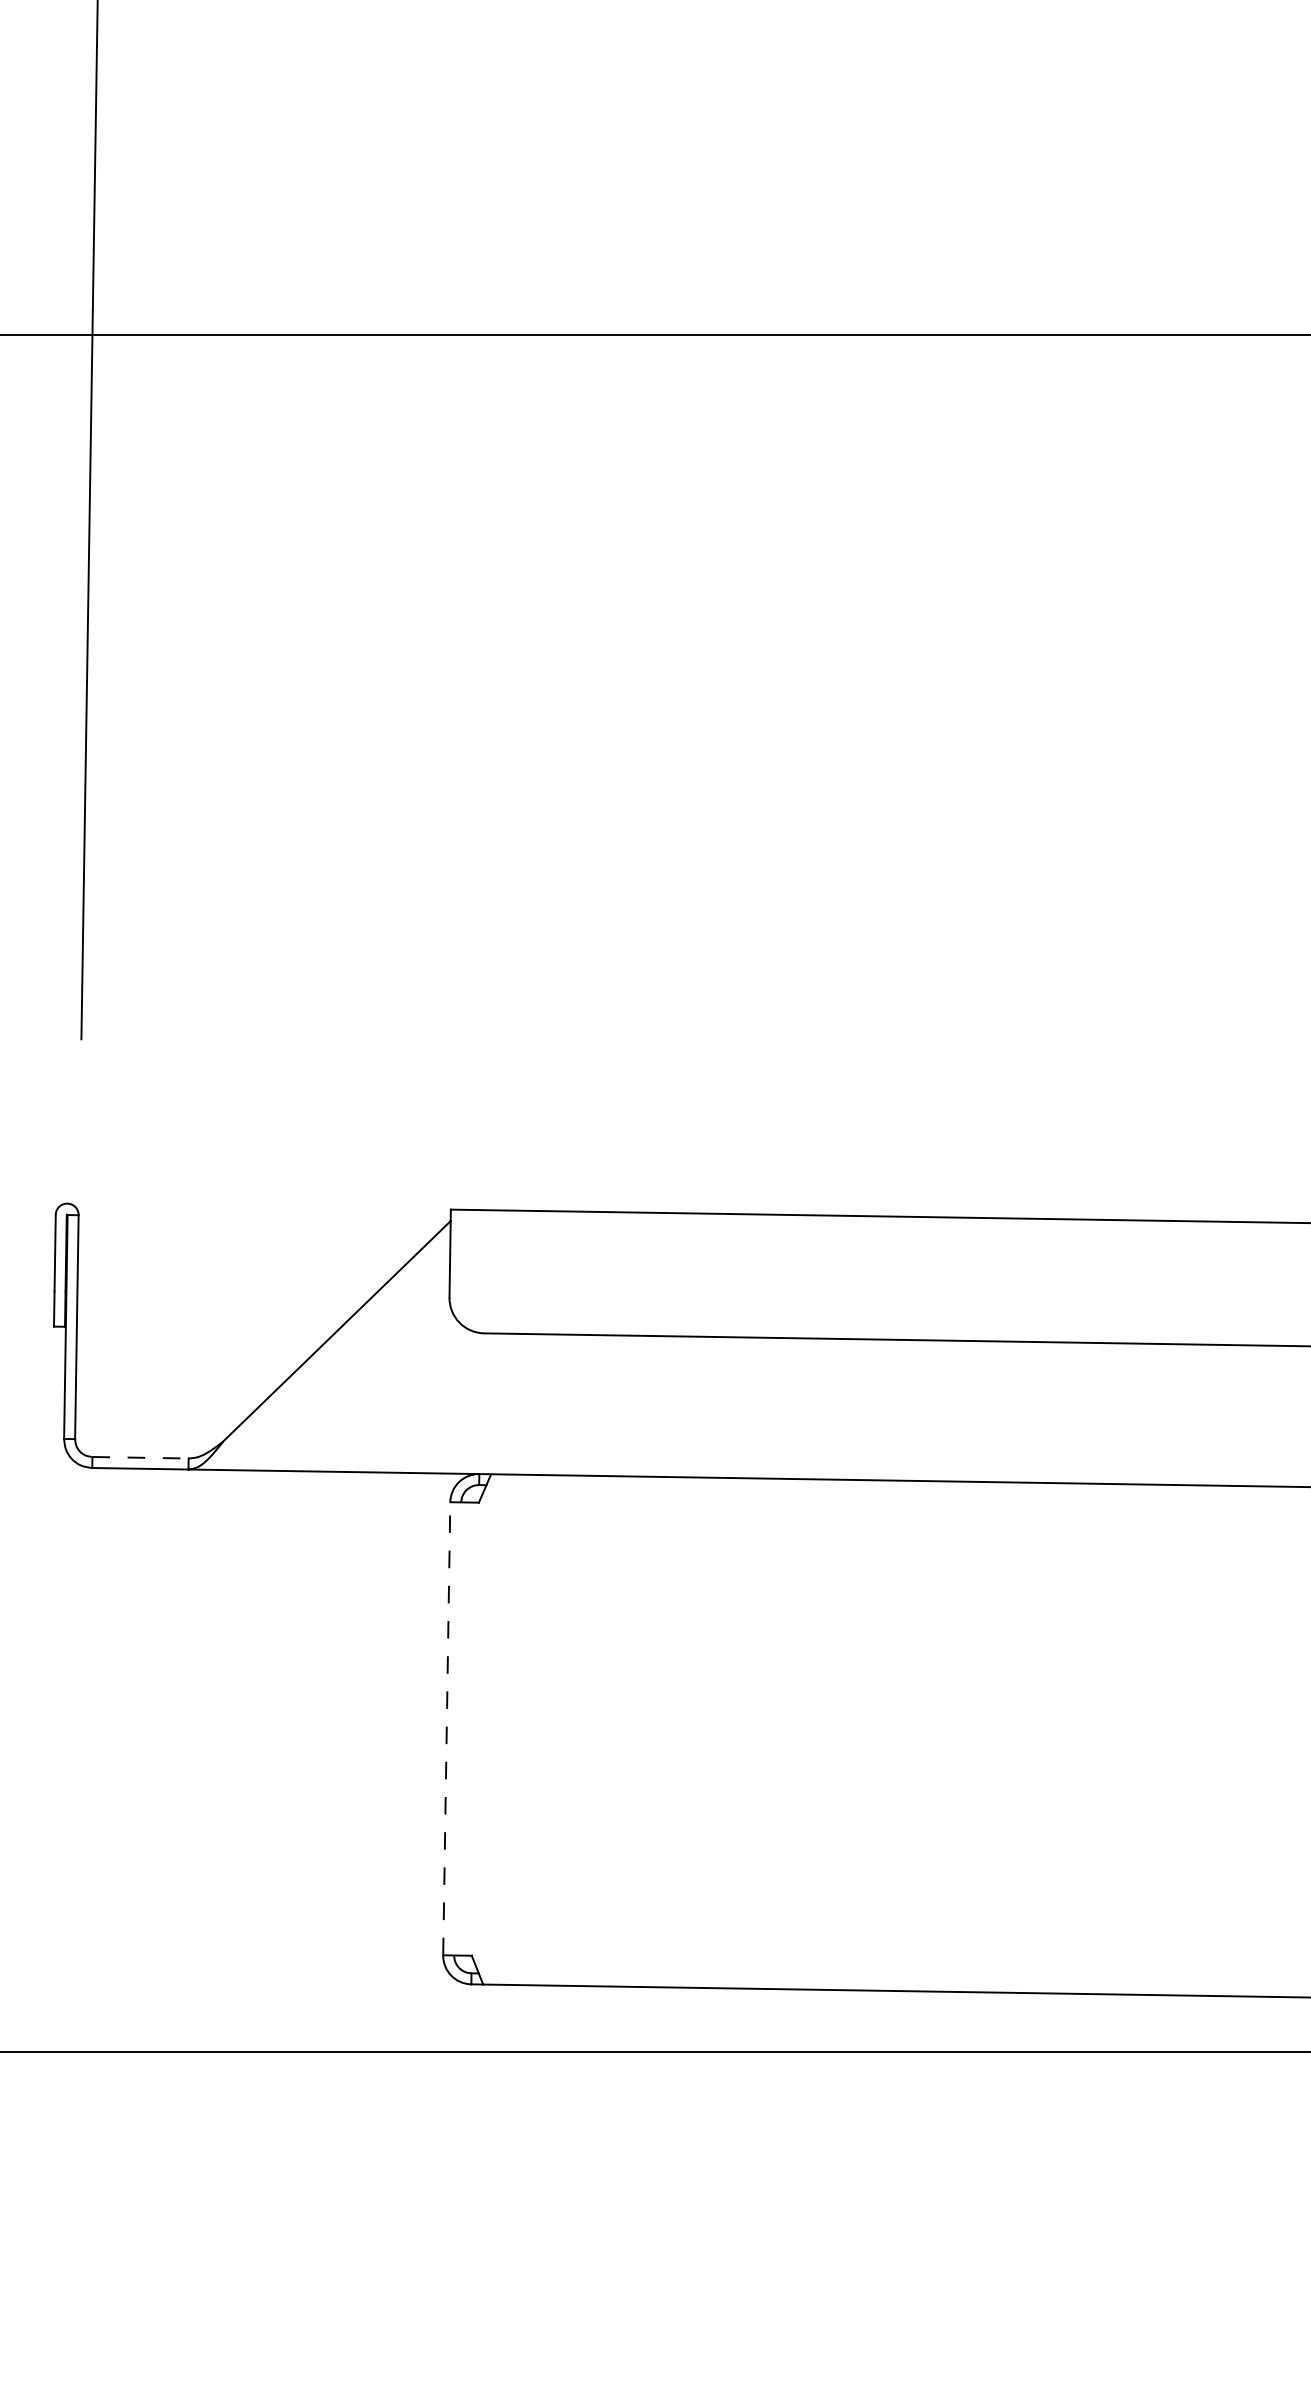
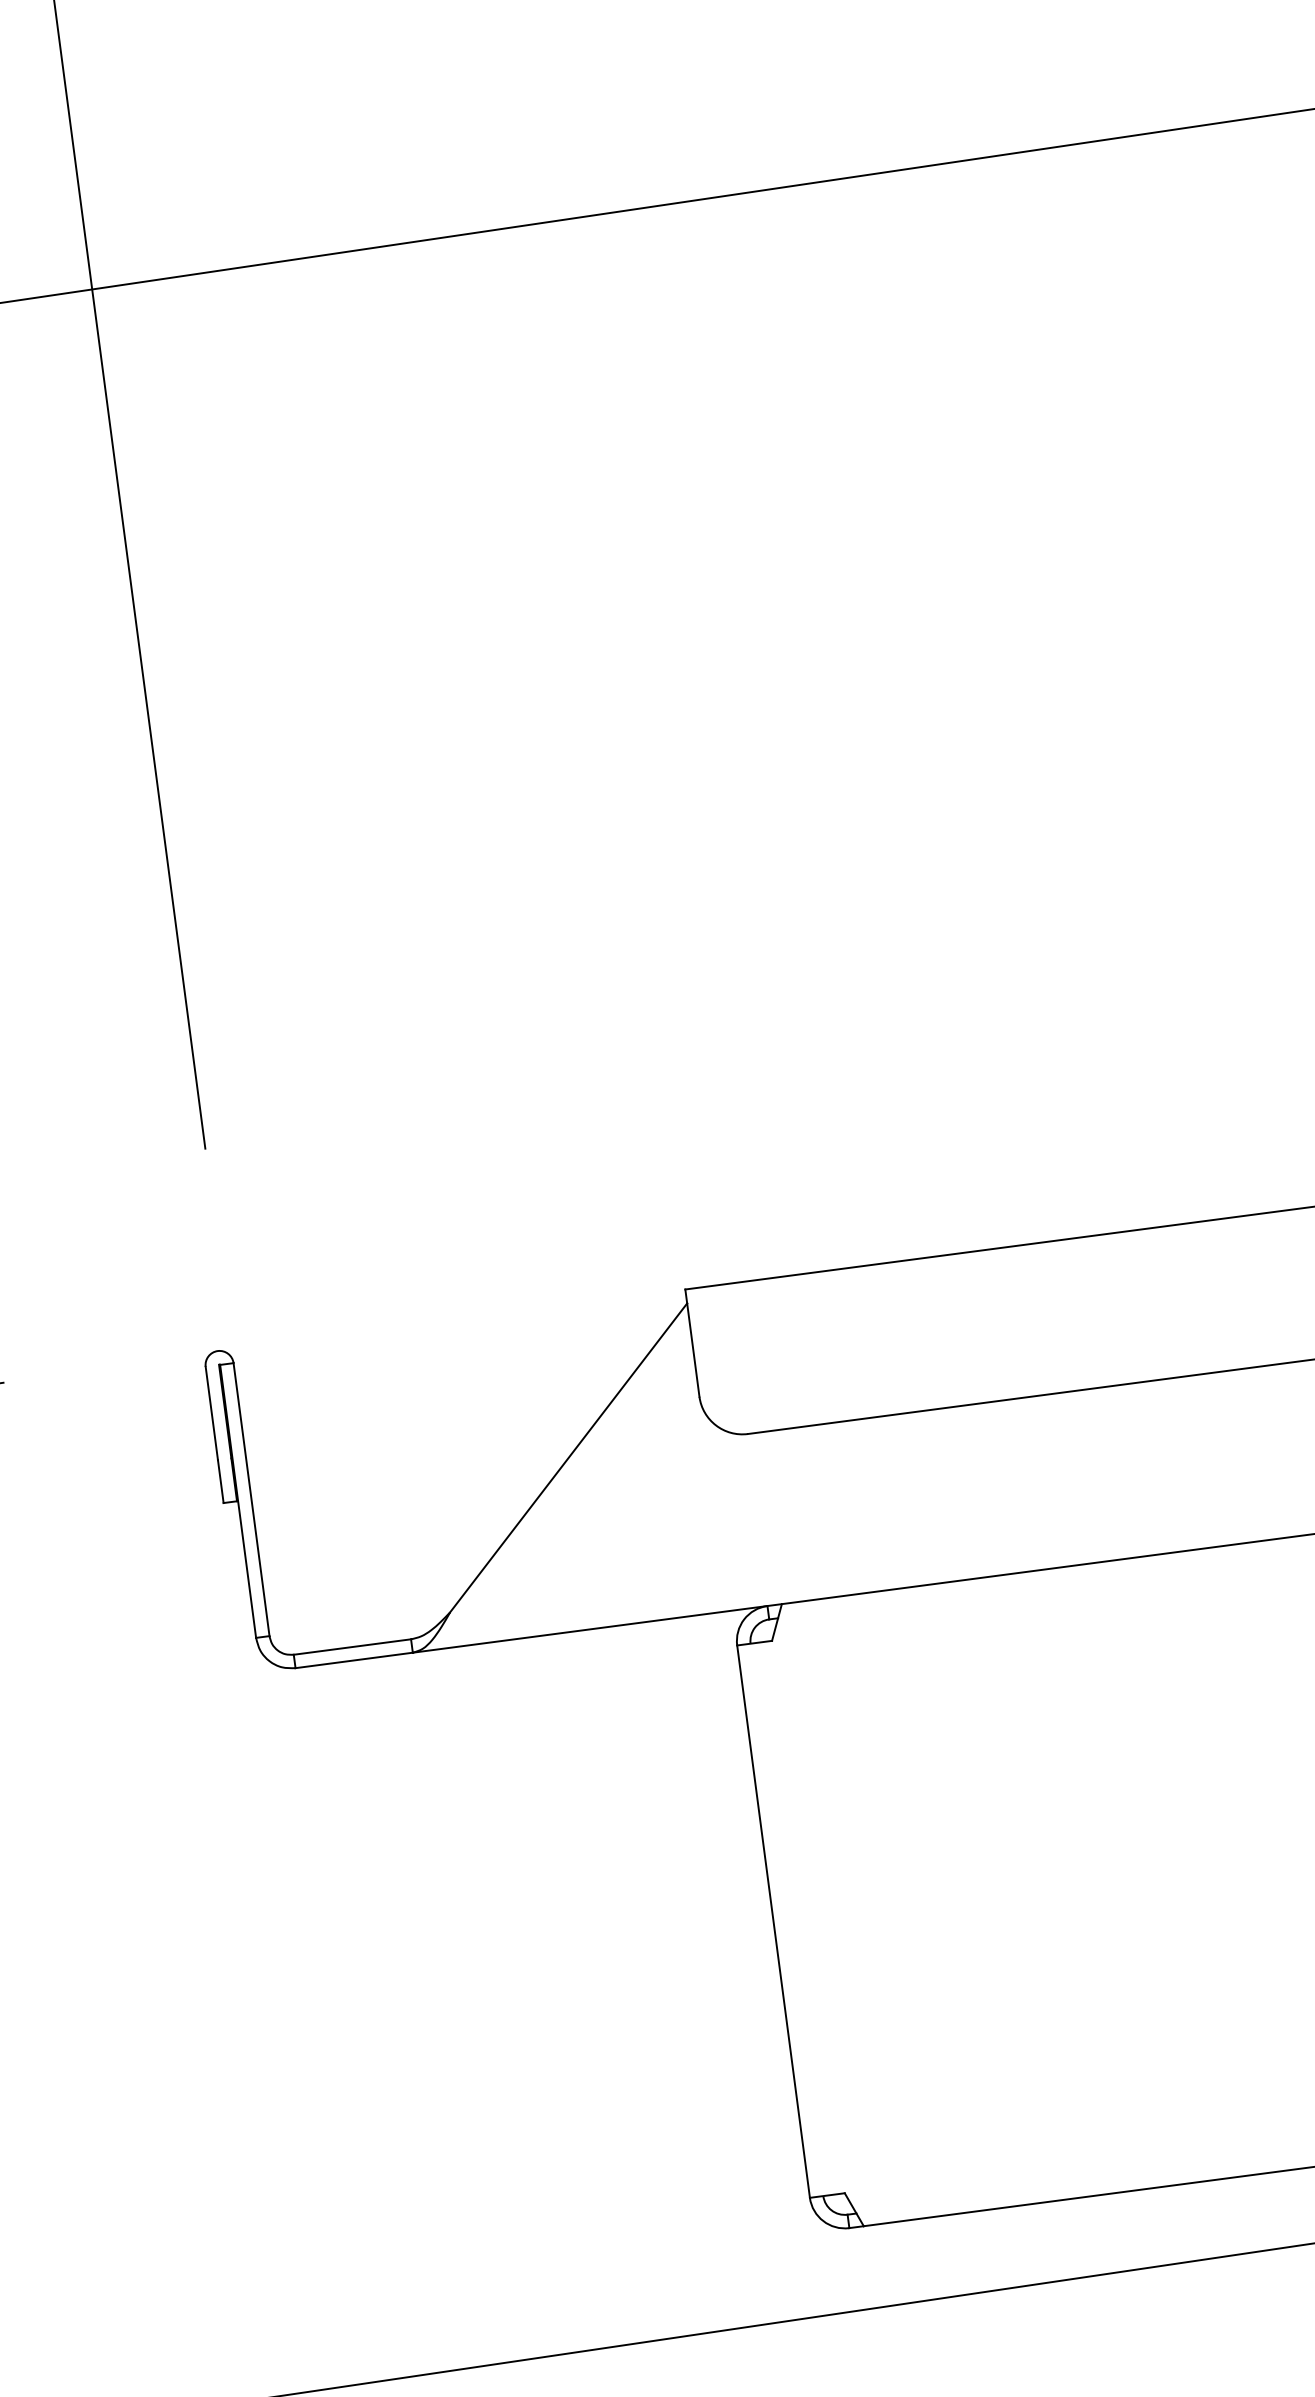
line: (141, 1457) -> (353, 1646), dashed -> solid
line: (446, 1728) -> (773, 1921), dashed -> solid

